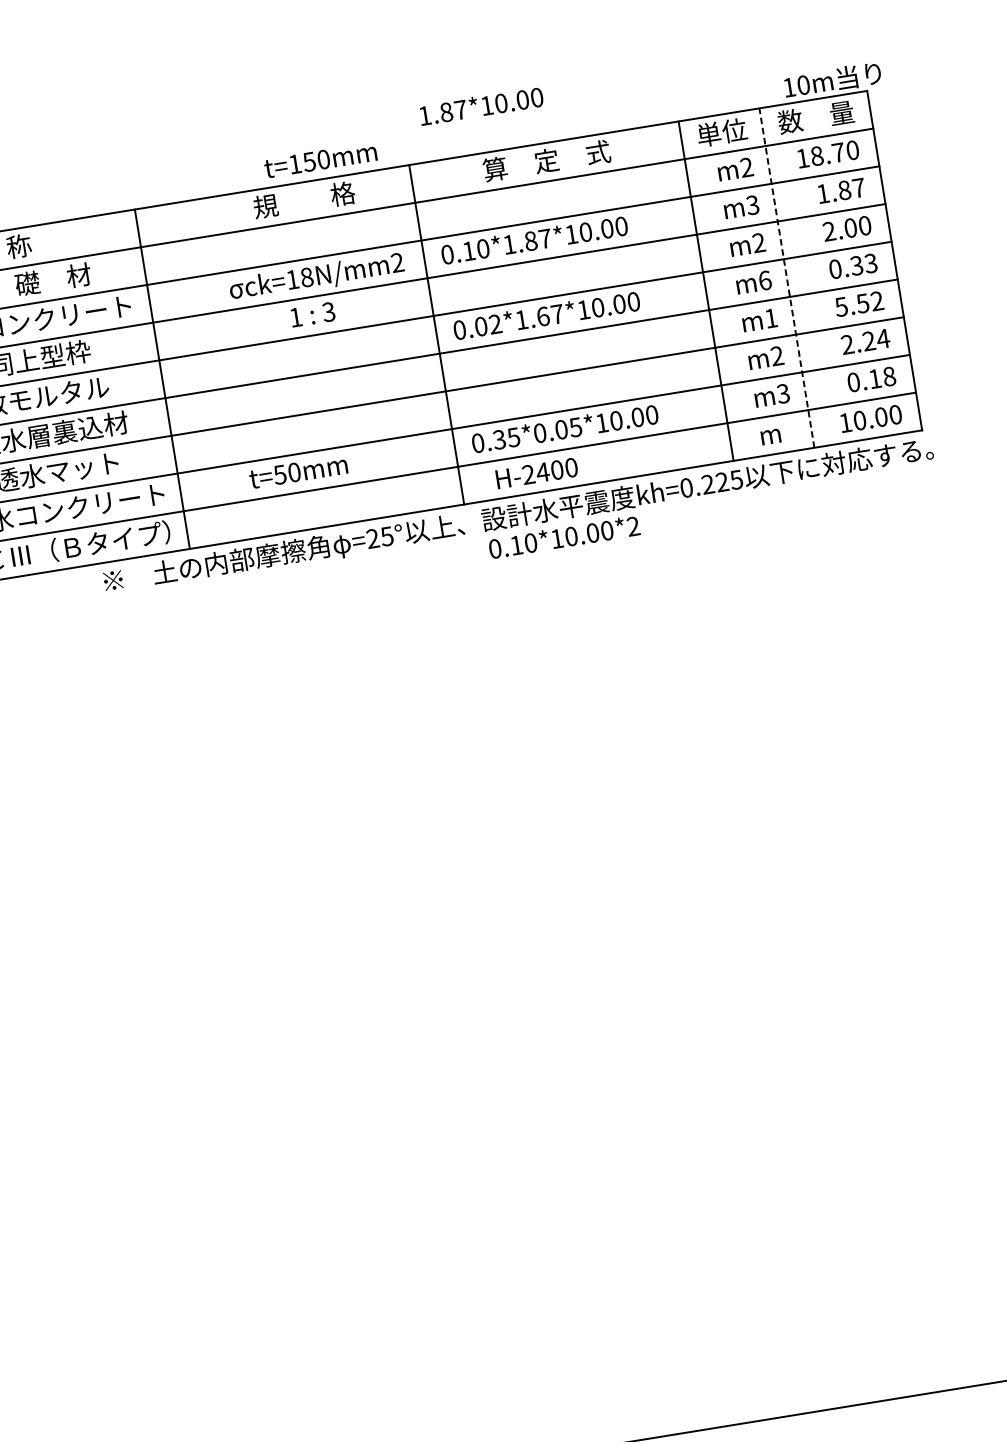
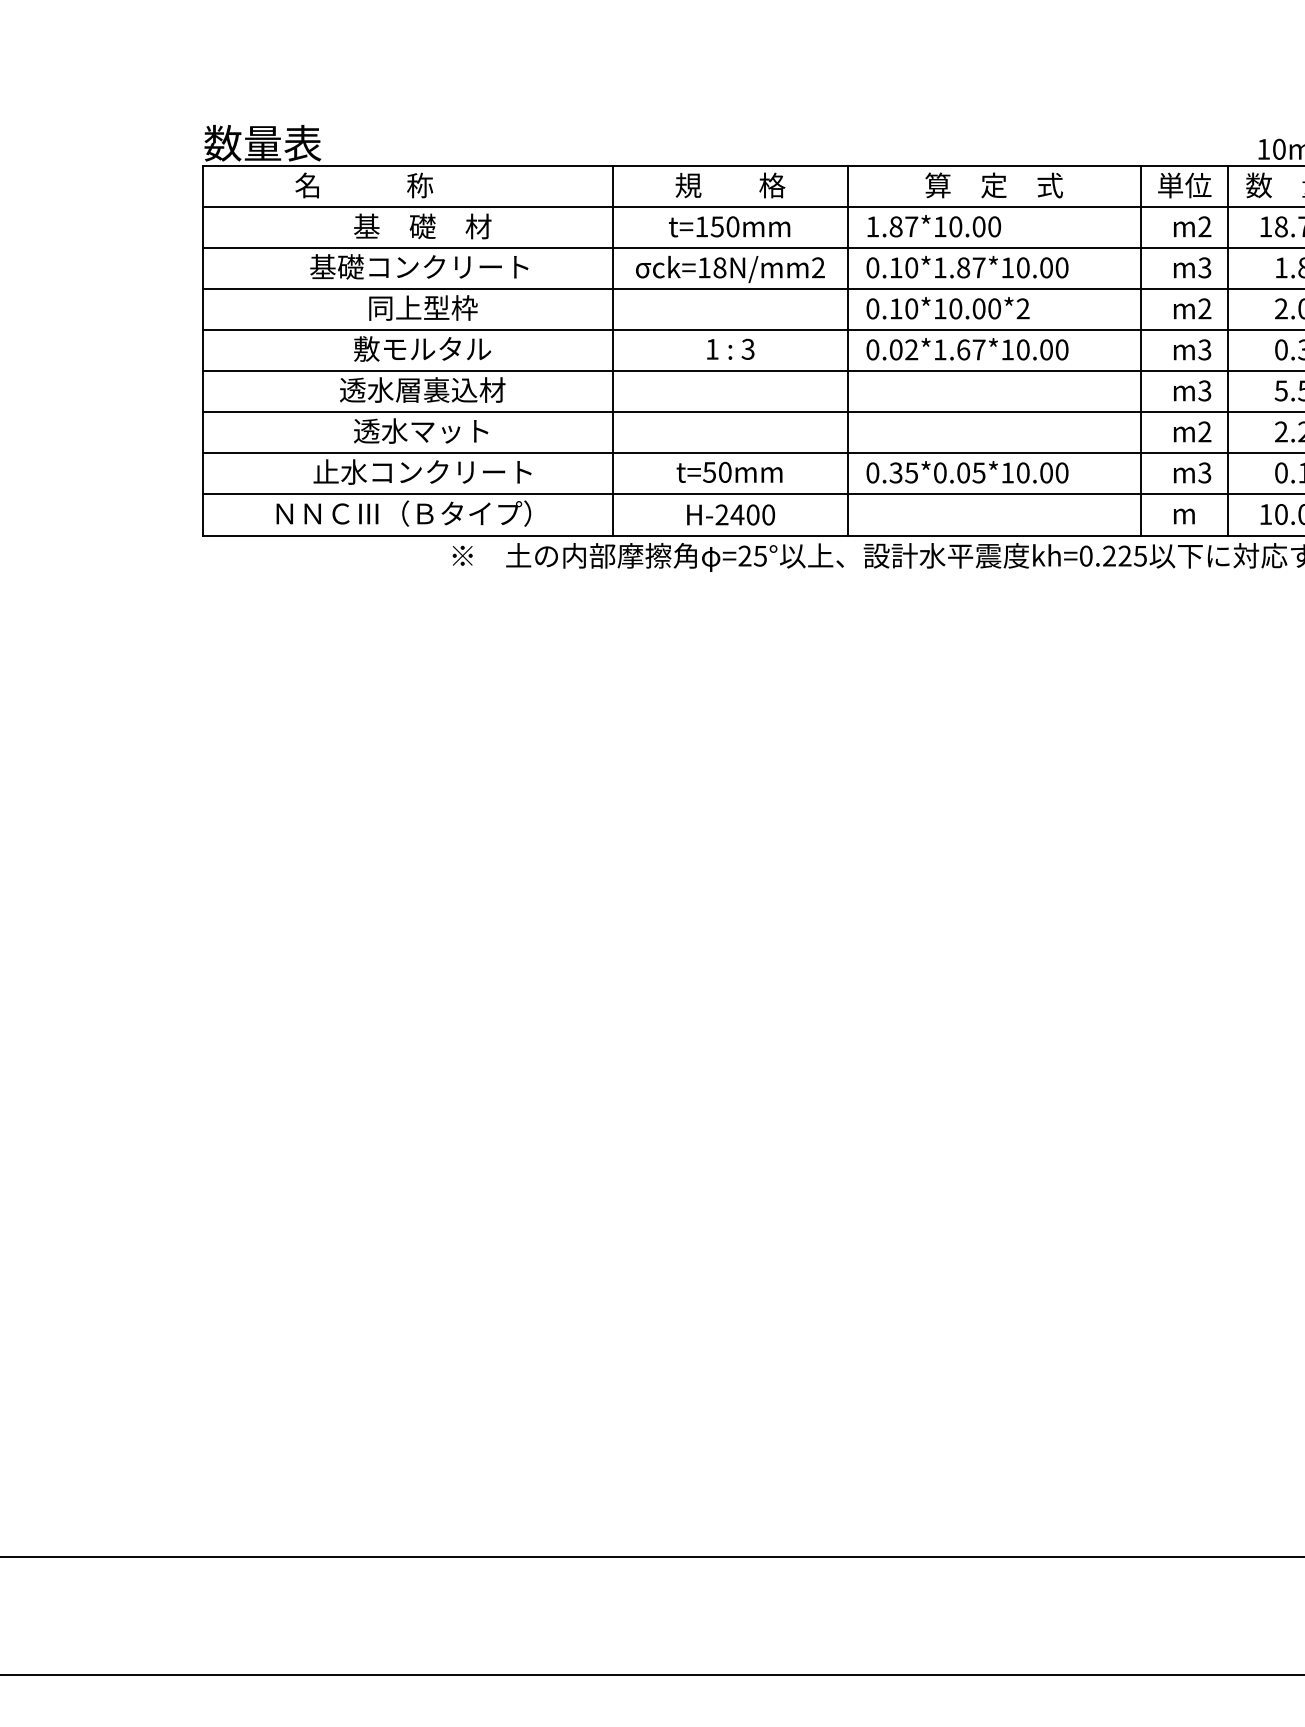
text: (480, 106) -> (933, 226), moved
text: (320, 159) -> (729, 226), moved
line: (786, 277) -> (1228, 350), dashed -> solid
text: (764, 280) -> (1204, 349), m6 -> m3
text: (312, 313) -> (730, 348), moved
text: (770, 318) -> (1204, 390), m1 -> m3
line: (162, 378) -> (613, 350), moved
text: (298, 470) -> (729, 471), moved
text: (536, 473) -> (730, 514), moved
text: (563, 537) -> (947, 308), moved

